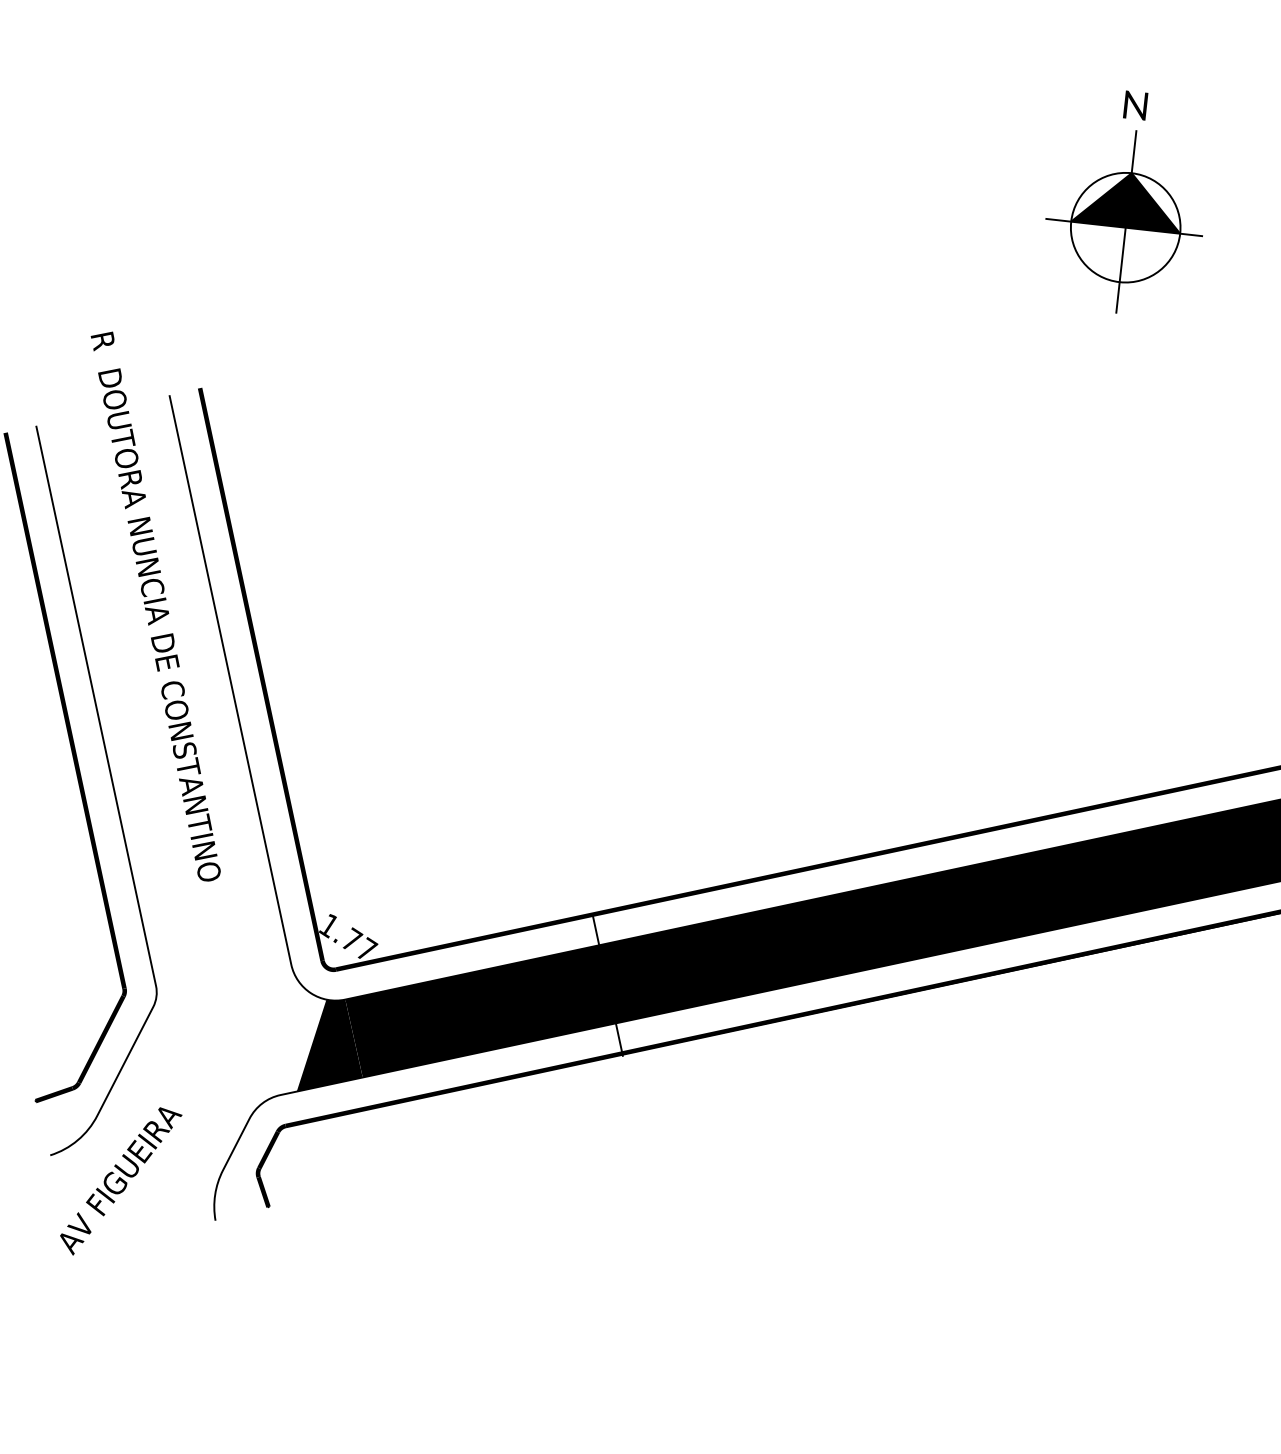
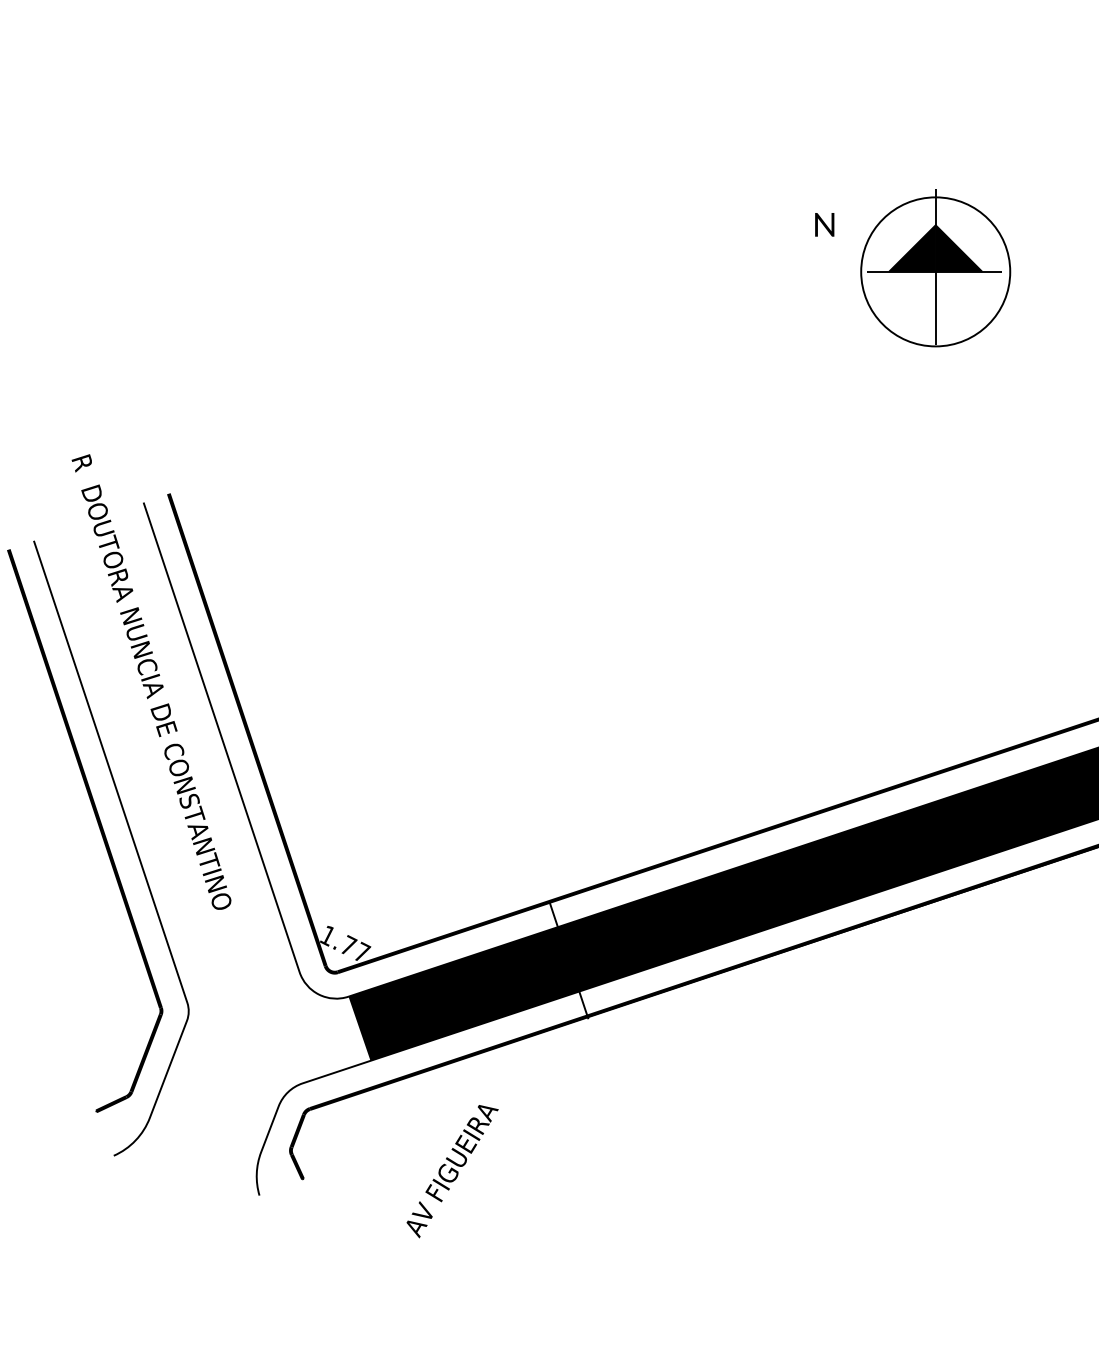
text: (1135, 105) -> (824, 224), moved
circle: (1125, 227) -> (935, 271), size x1.6
fill: (334, 1046) -> (343, 1037), removed
text: (120, 1181) -> (452, 1171), moved

